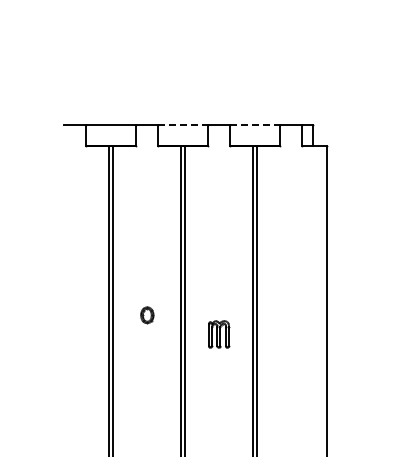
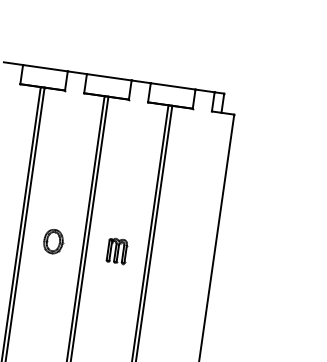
line: (183, 124) -> (109, 77), dashed -> solid
line: (255, 124) -> (173, 86), dashed -> solid
part: (147, 315) -> (53, 241), size x1.67
part: (219, 334) -> (117, 251), moved

